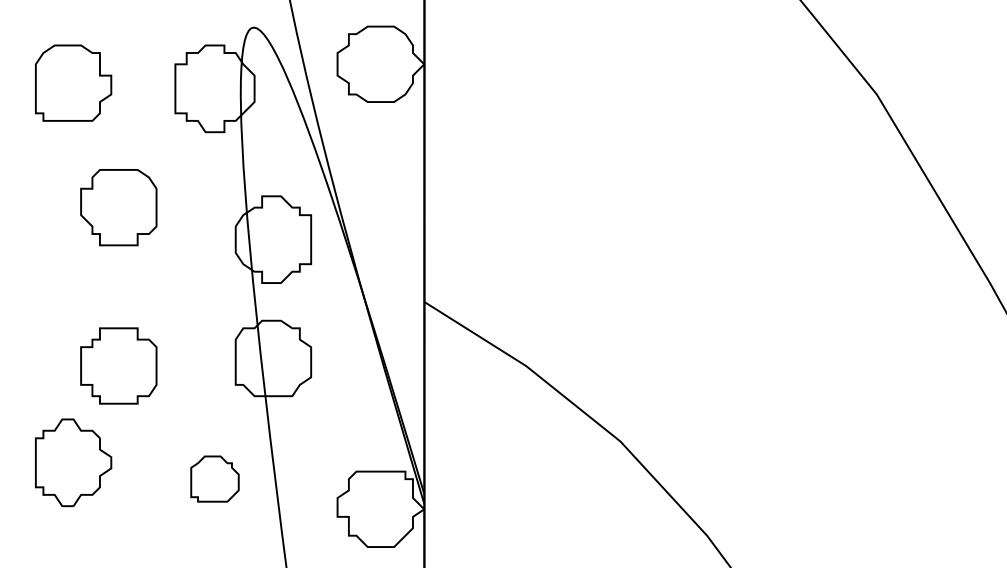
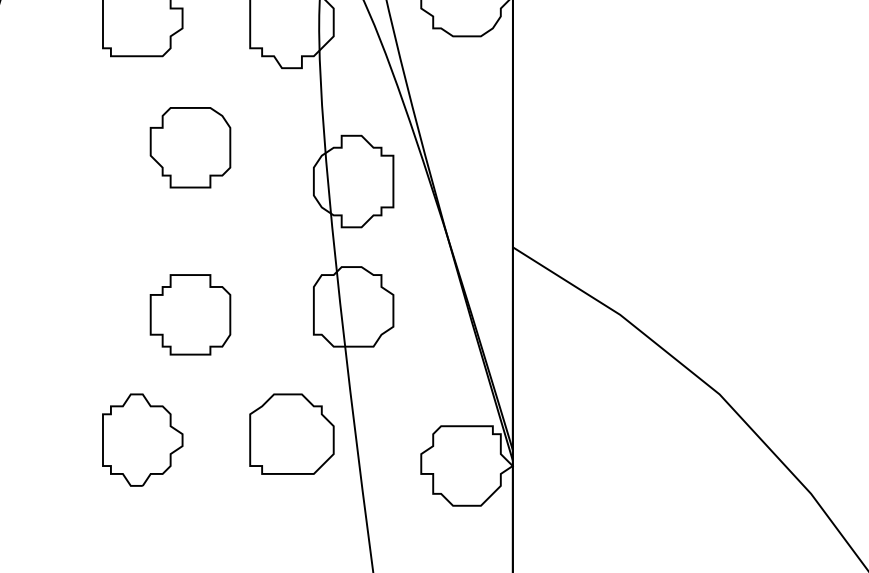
part: (73, 462) -> (142, 439), moved
part: (214, 478) -> (291, 433), size x1.67

